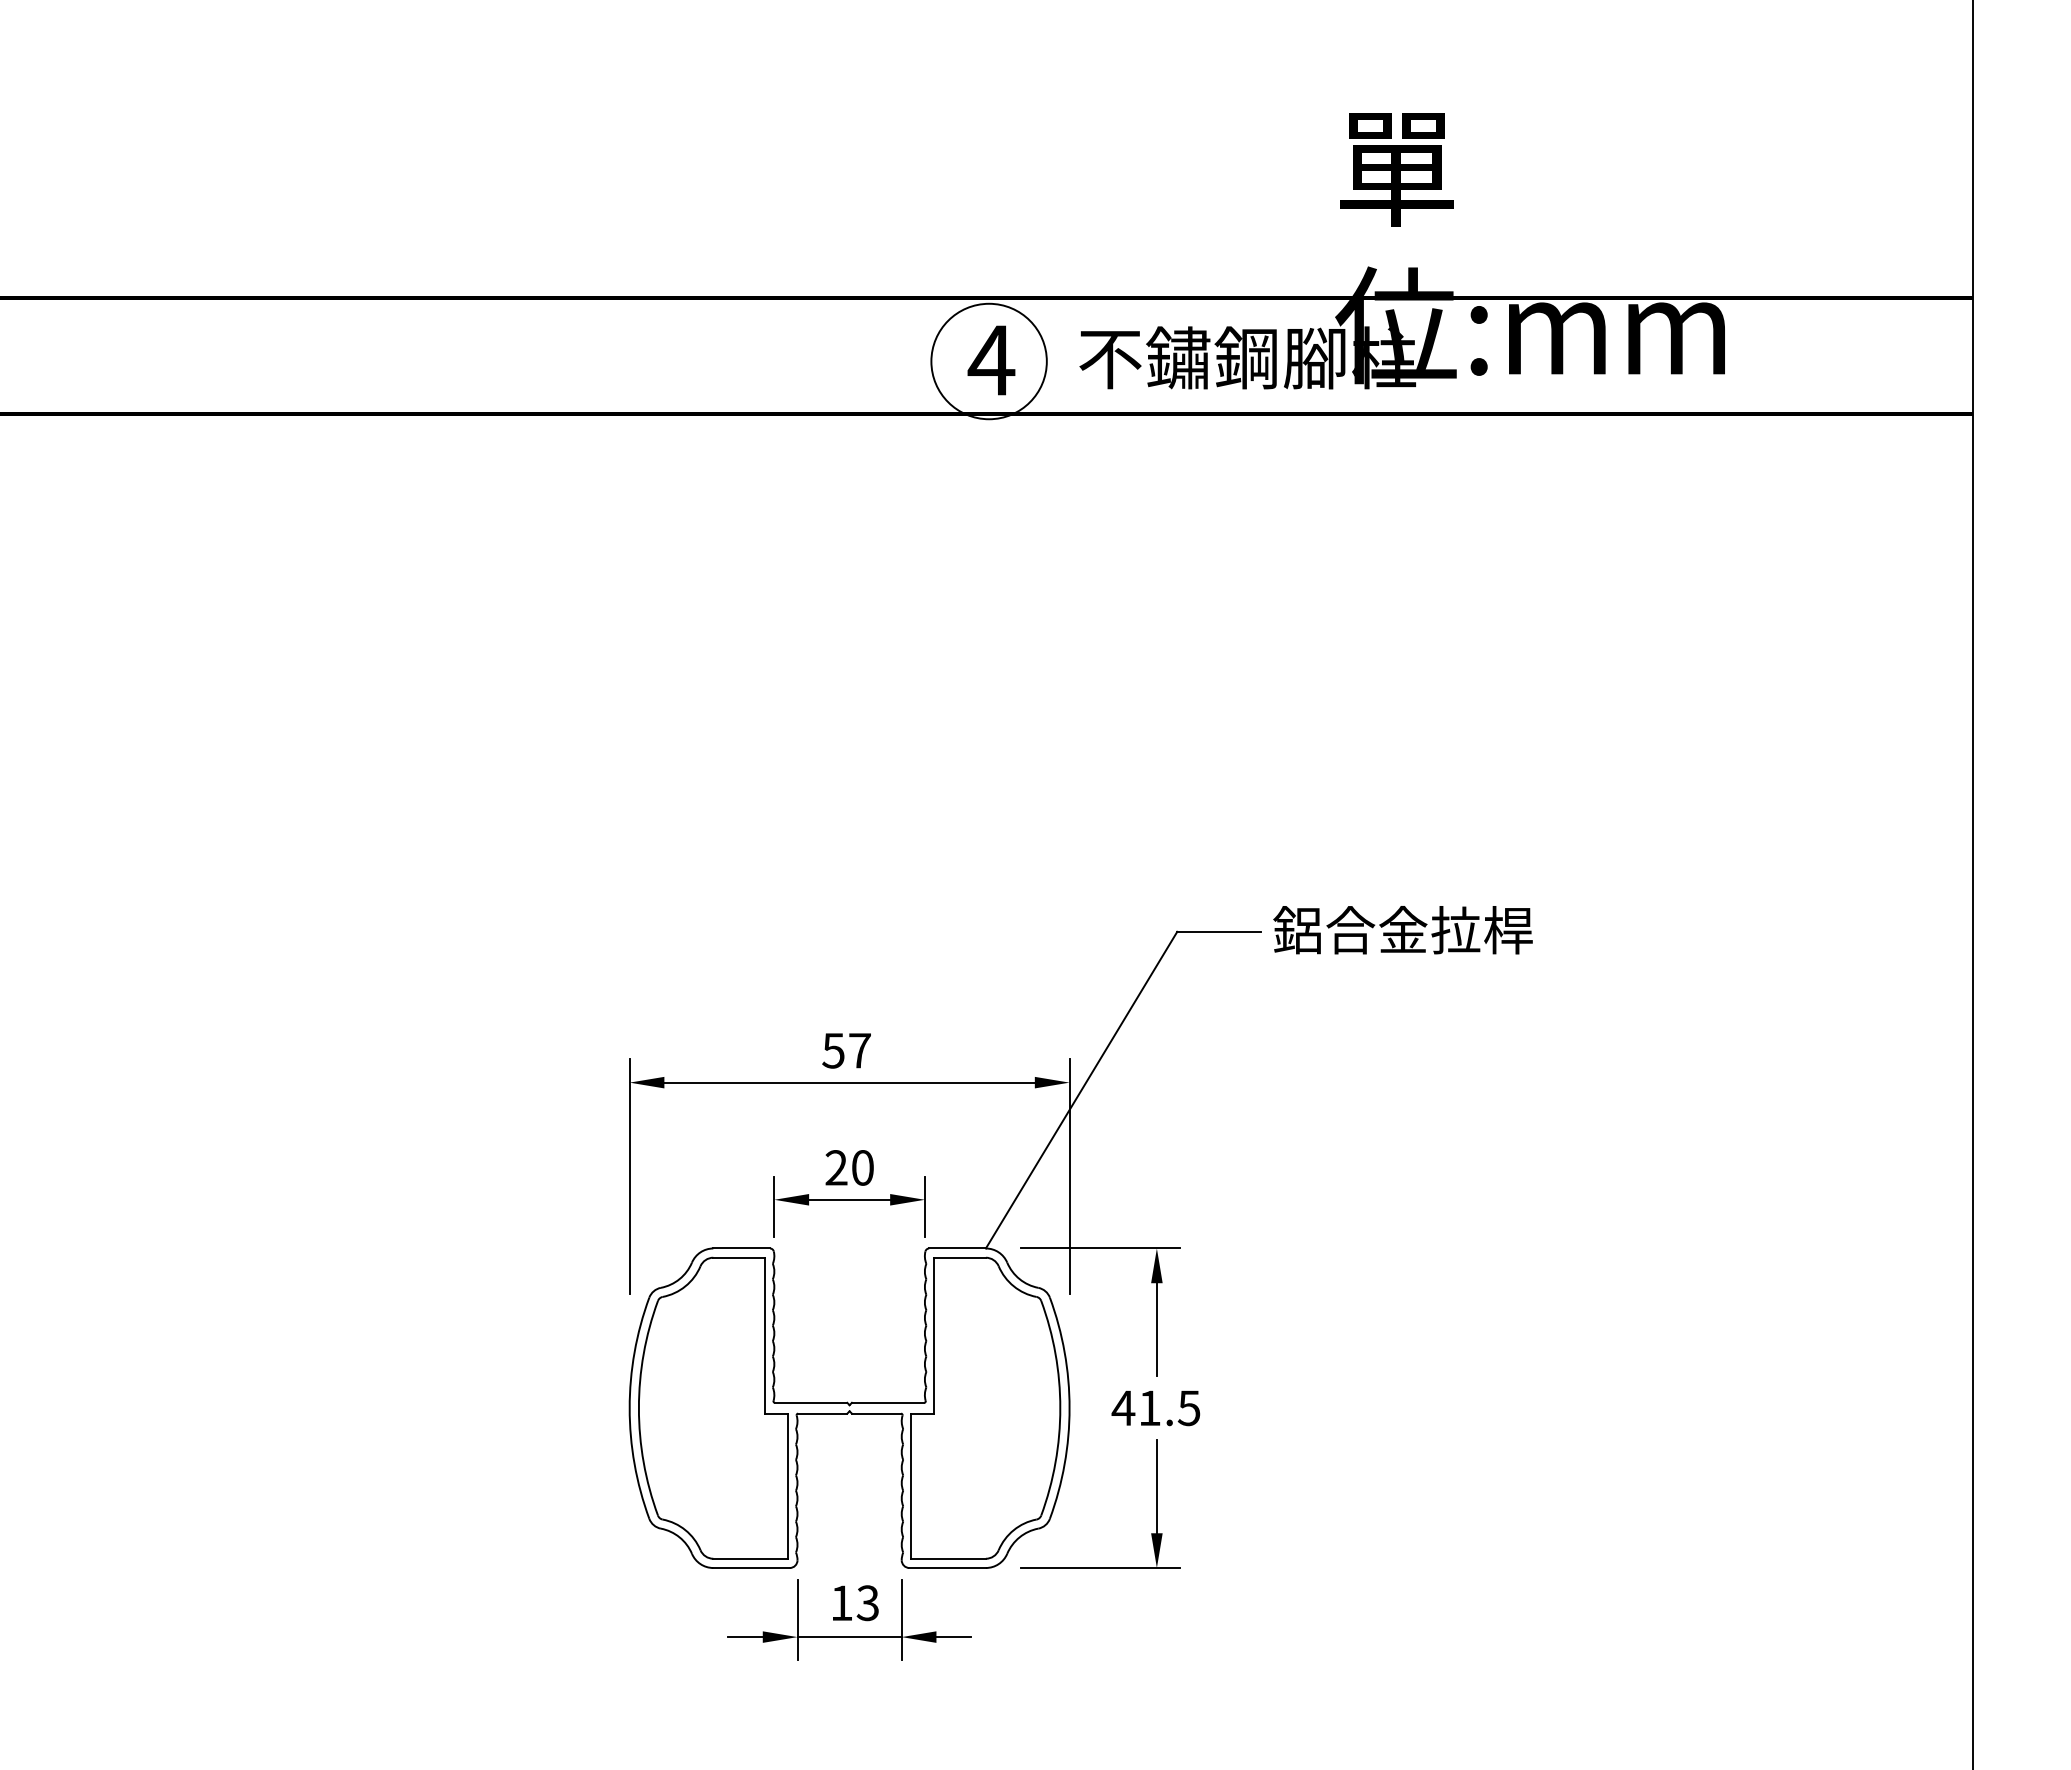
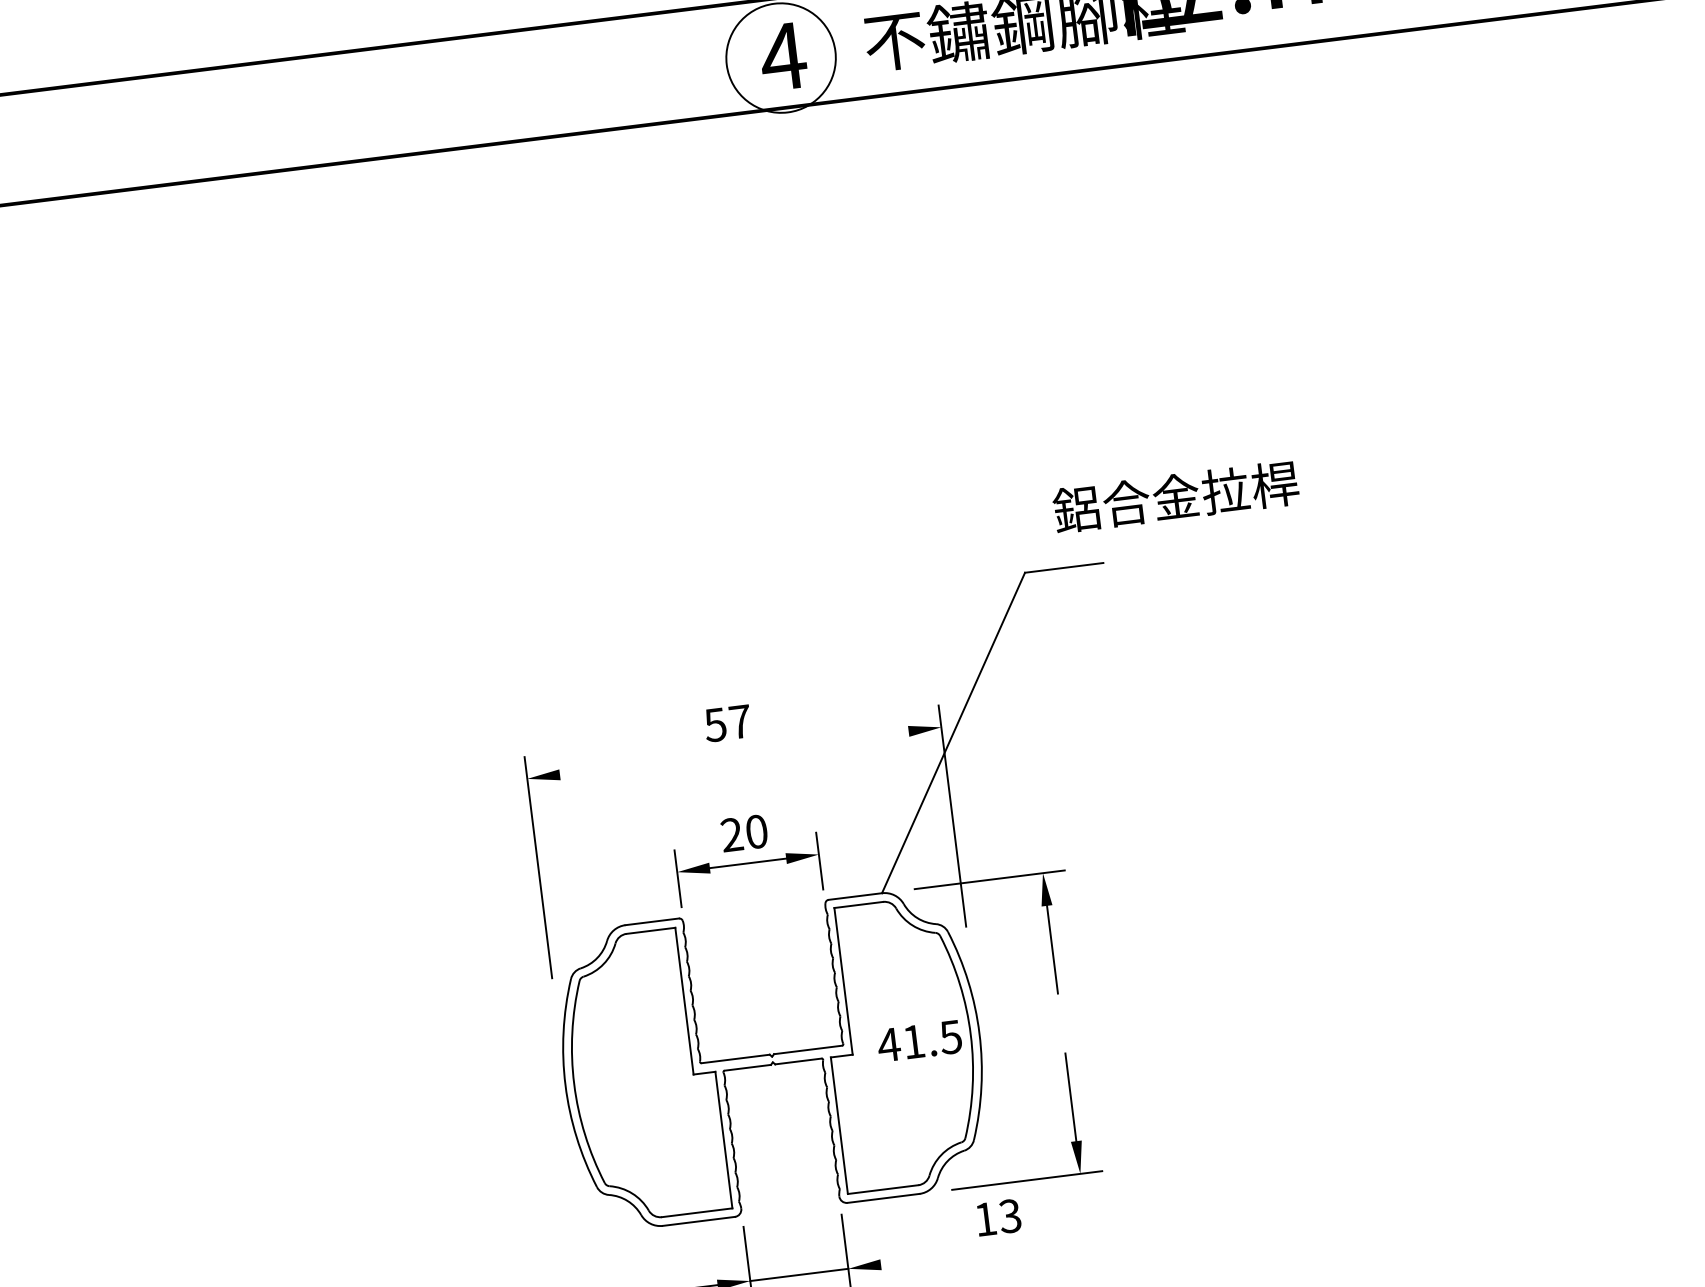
text: (1402, 930) -> (1175, 497), moved
line: (849, 1082) -> (734, 752), removed
text: (1155, 1408) -> (919, 1041), moved
text: (855, 1603) -> (998, 1218), moved
line: (953, 1637) -> (897, 1263), removed

